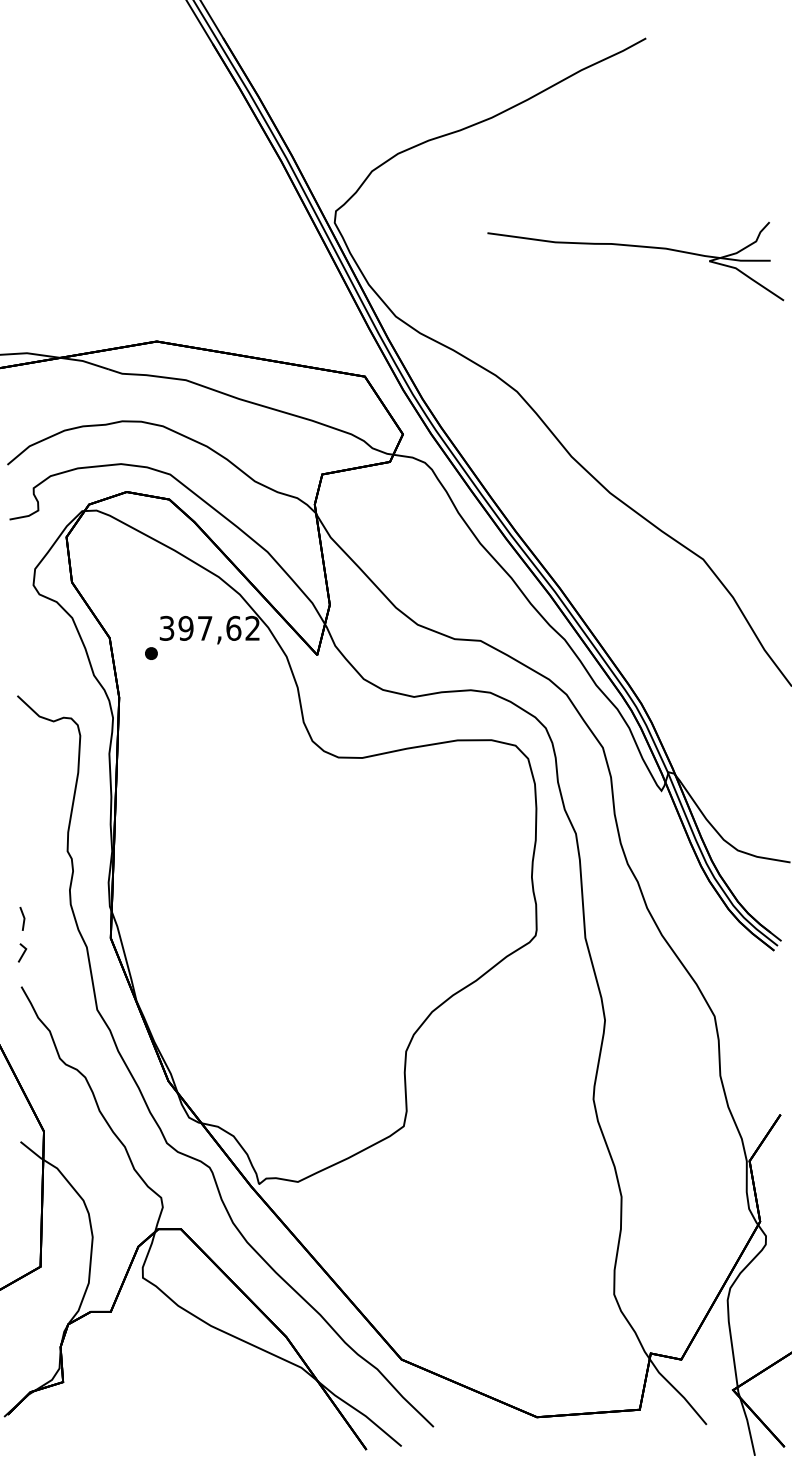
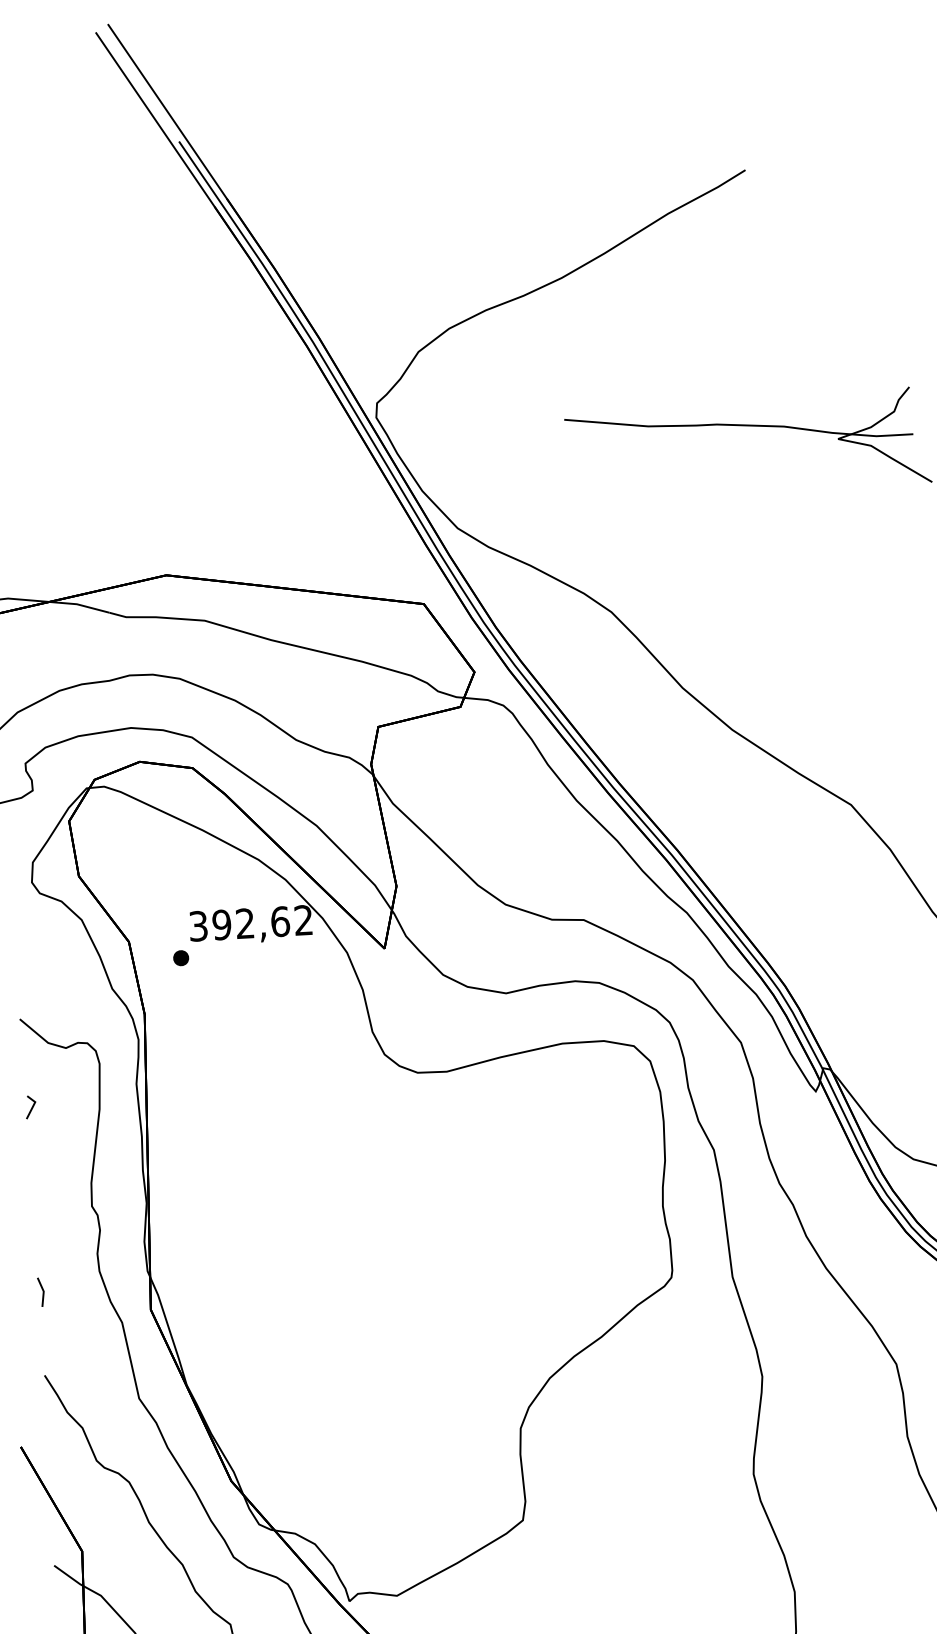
text: (205, 627) -> (245, 922), 397,62 -> 392,62
line: (23, 952) -> (32, 1106), moved

